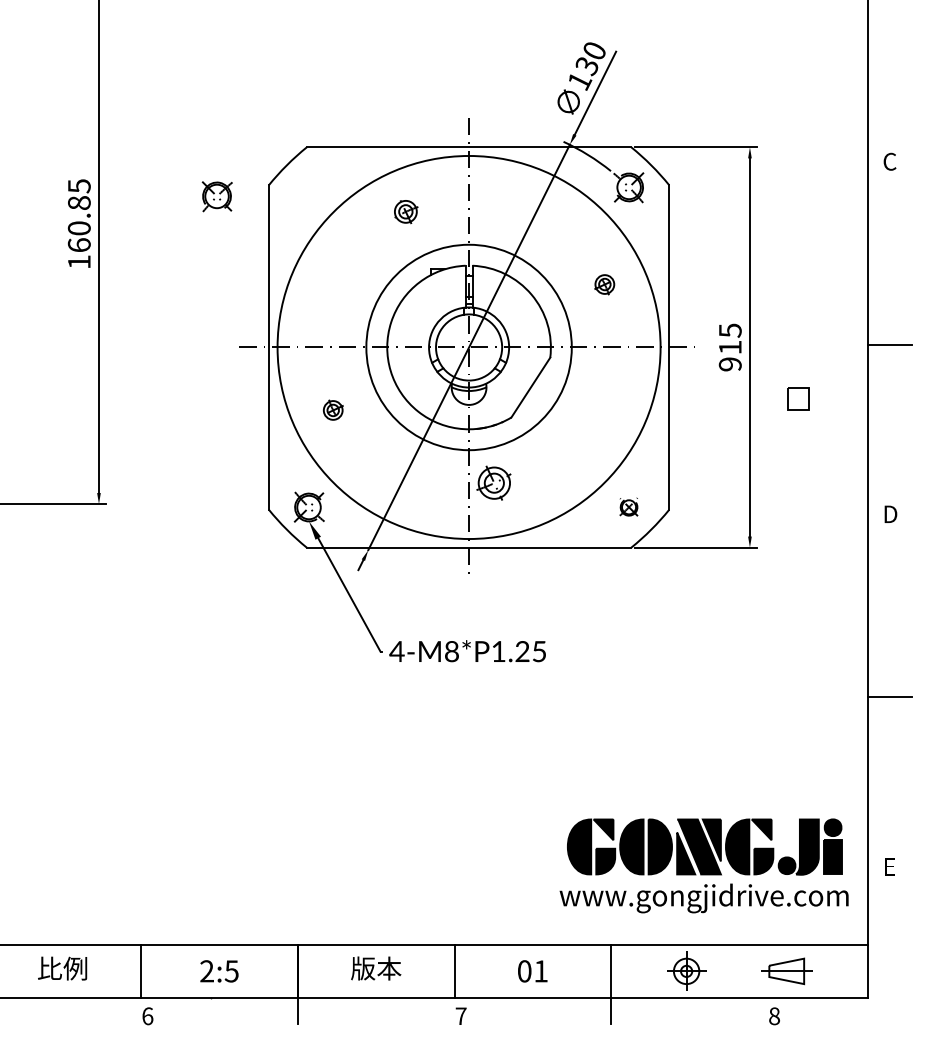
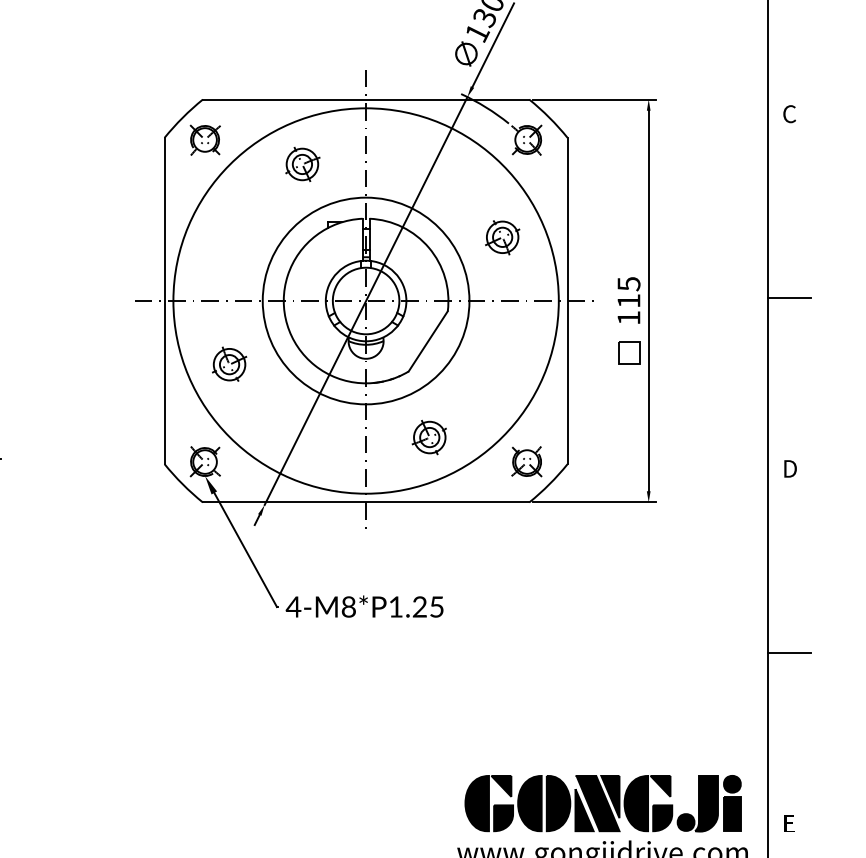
part: (216, 196) -> (204, 140), moved
part: (405, 211) -> (302, 164), size x1.43
part: (604, 284) -> (502, 237), size x1.67
text: (729, 364) -> (628, 318), 915 -> 115
part: (798, 398) -> (629, 352), moved
part: (332, 409) -> (228, 363), size x1.67
part: (493, 482) -> (428, 436), moved
part: (628, 506) -> (526, 461), size x1.67

